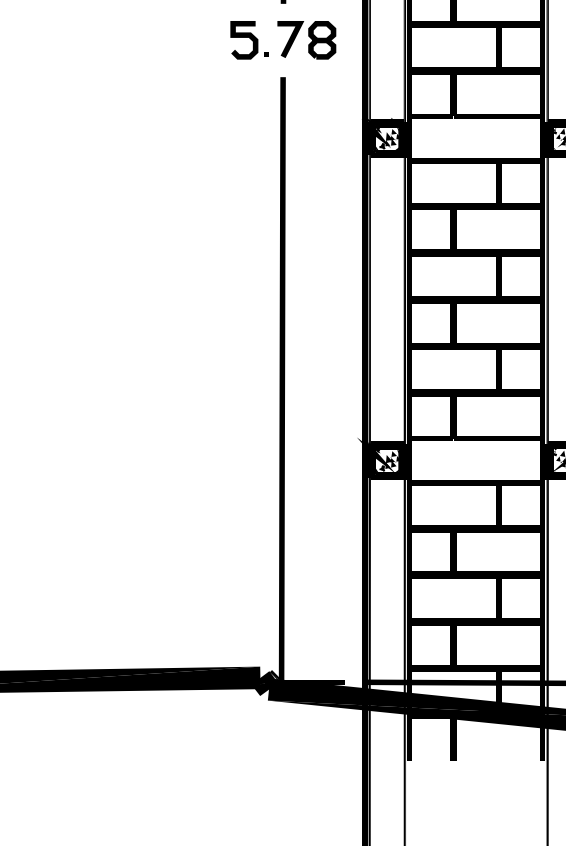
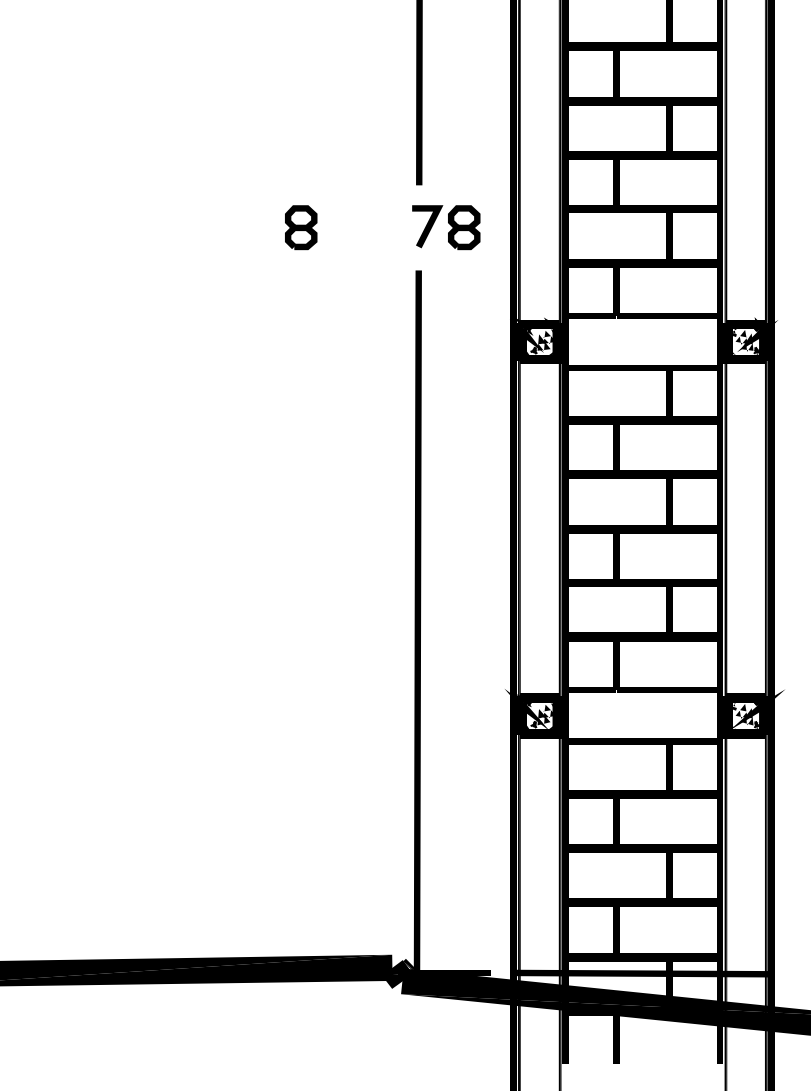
part: (182, 40) -> (301, 227), added
part: (249, 40) -> (379, 227), removed

